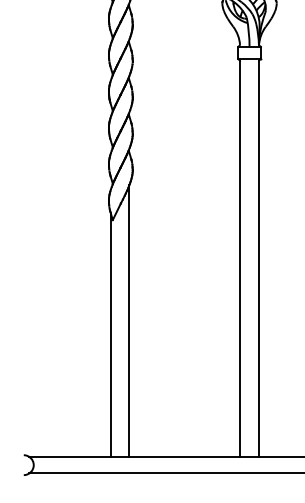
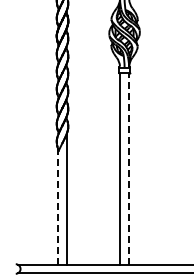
line: (259, 258) -> (129, 169), solid -> dashed
line: (110, 335) -> (57, 206), solid -> dashed

